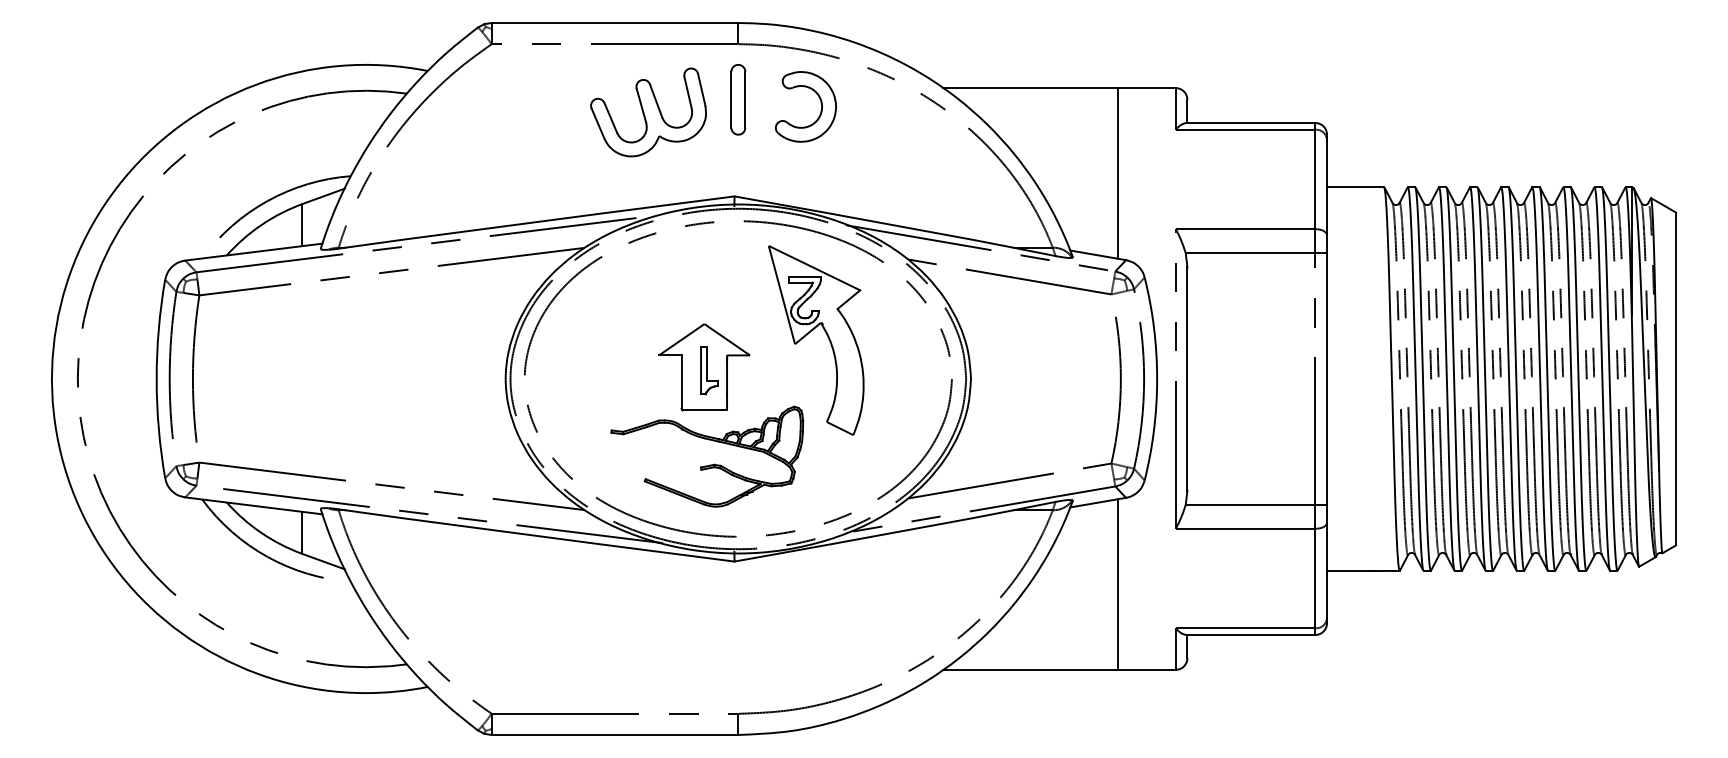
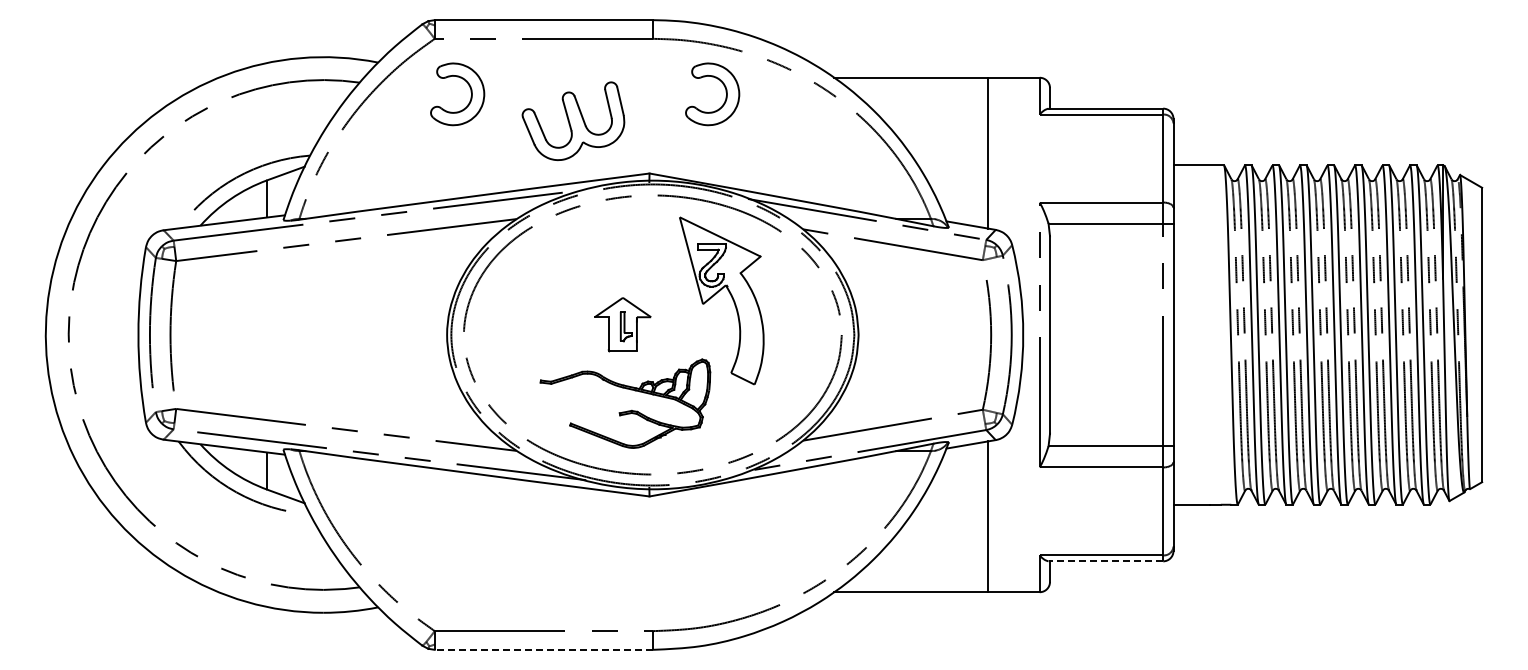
part: (737, 99) -> (652, 87), removed
part: (532, 104) -> (470, 92), added
part: (648, 111) -> (573, 120), moved
part: (704, 367) -> (622, 324), size x0.7
line: (1250, 635) -> (1105, 561), solid -> dashed
line: (614, 734) -> (543, 649), solid -> dashed

